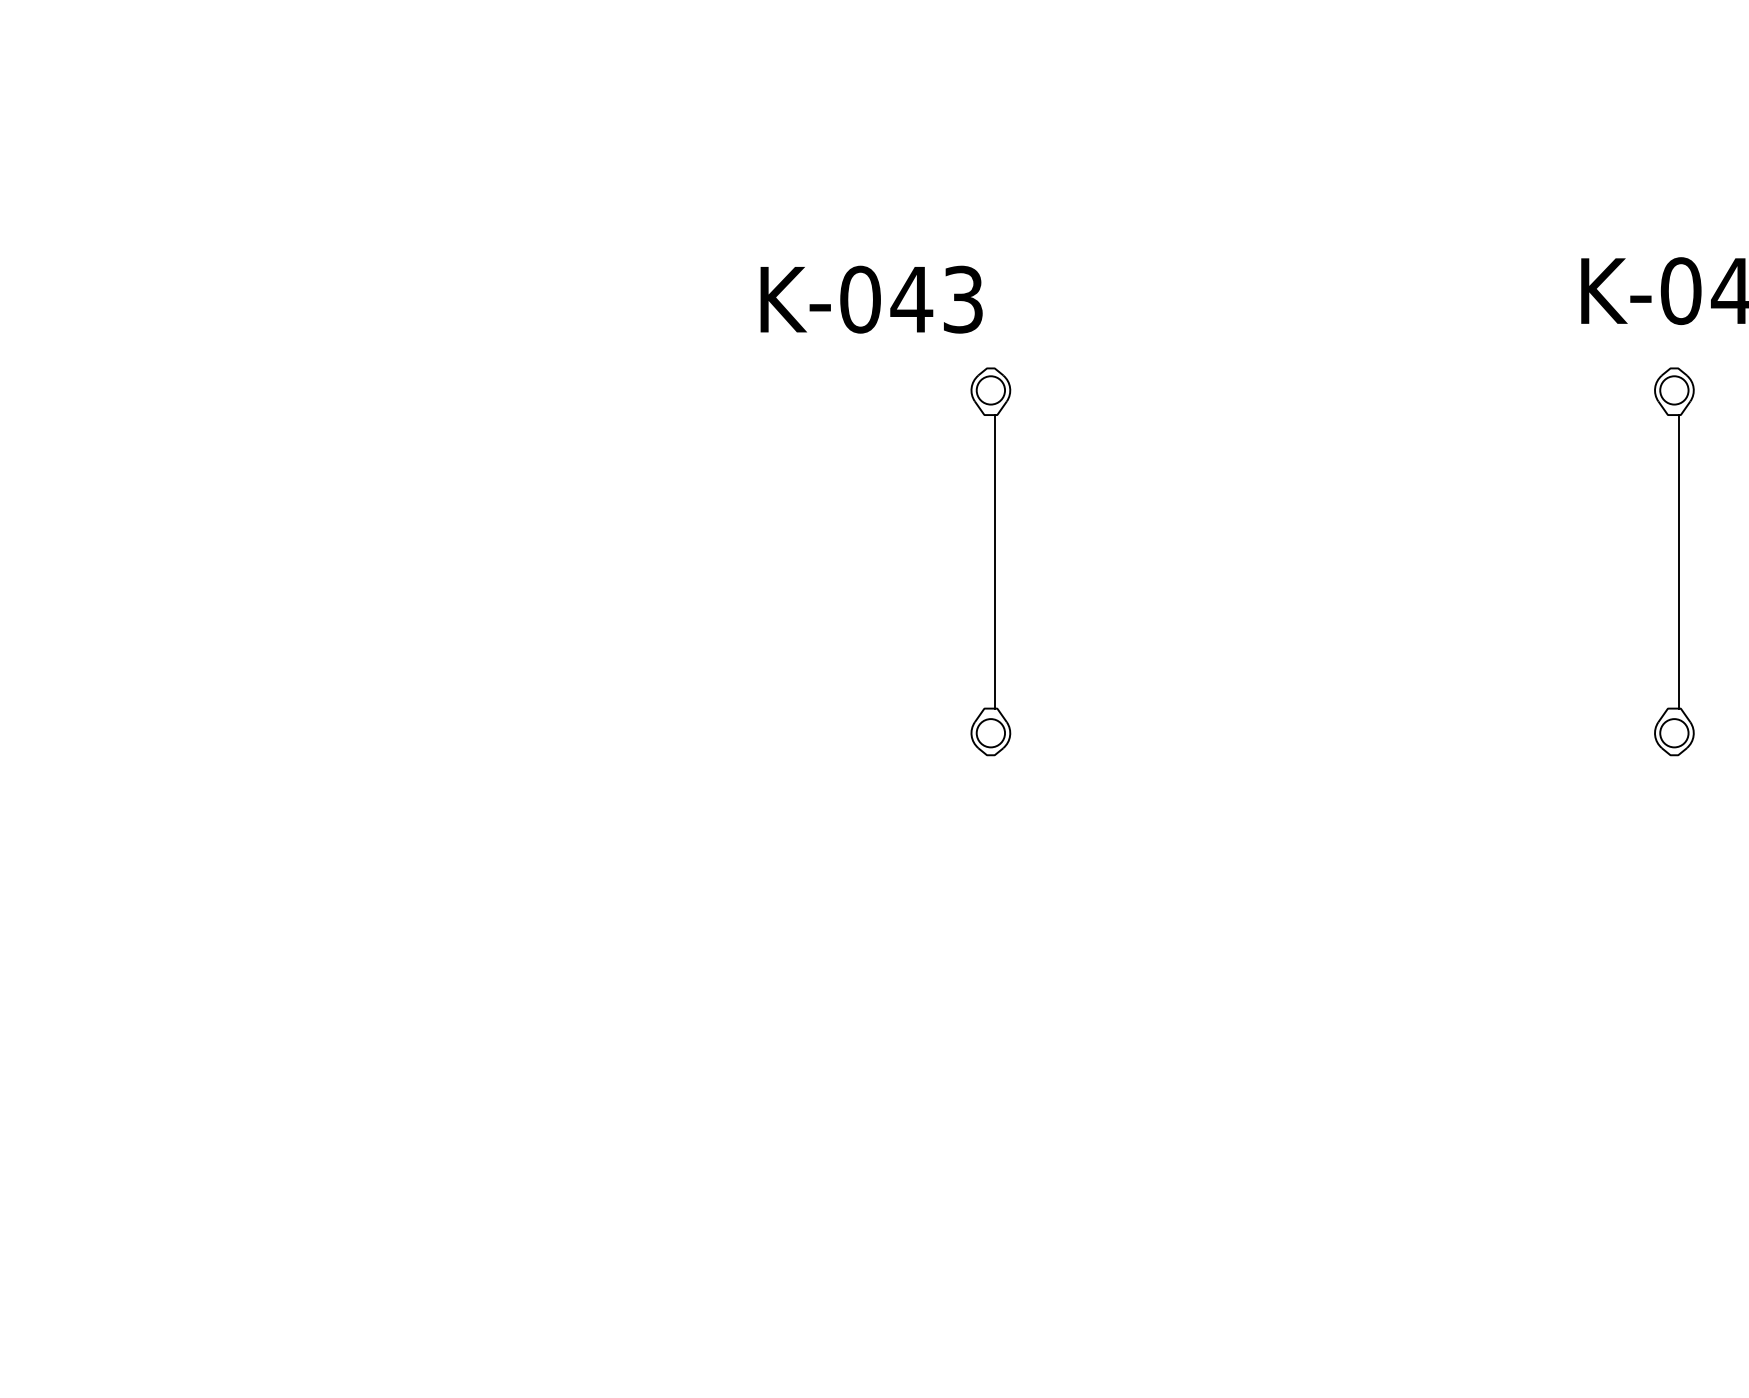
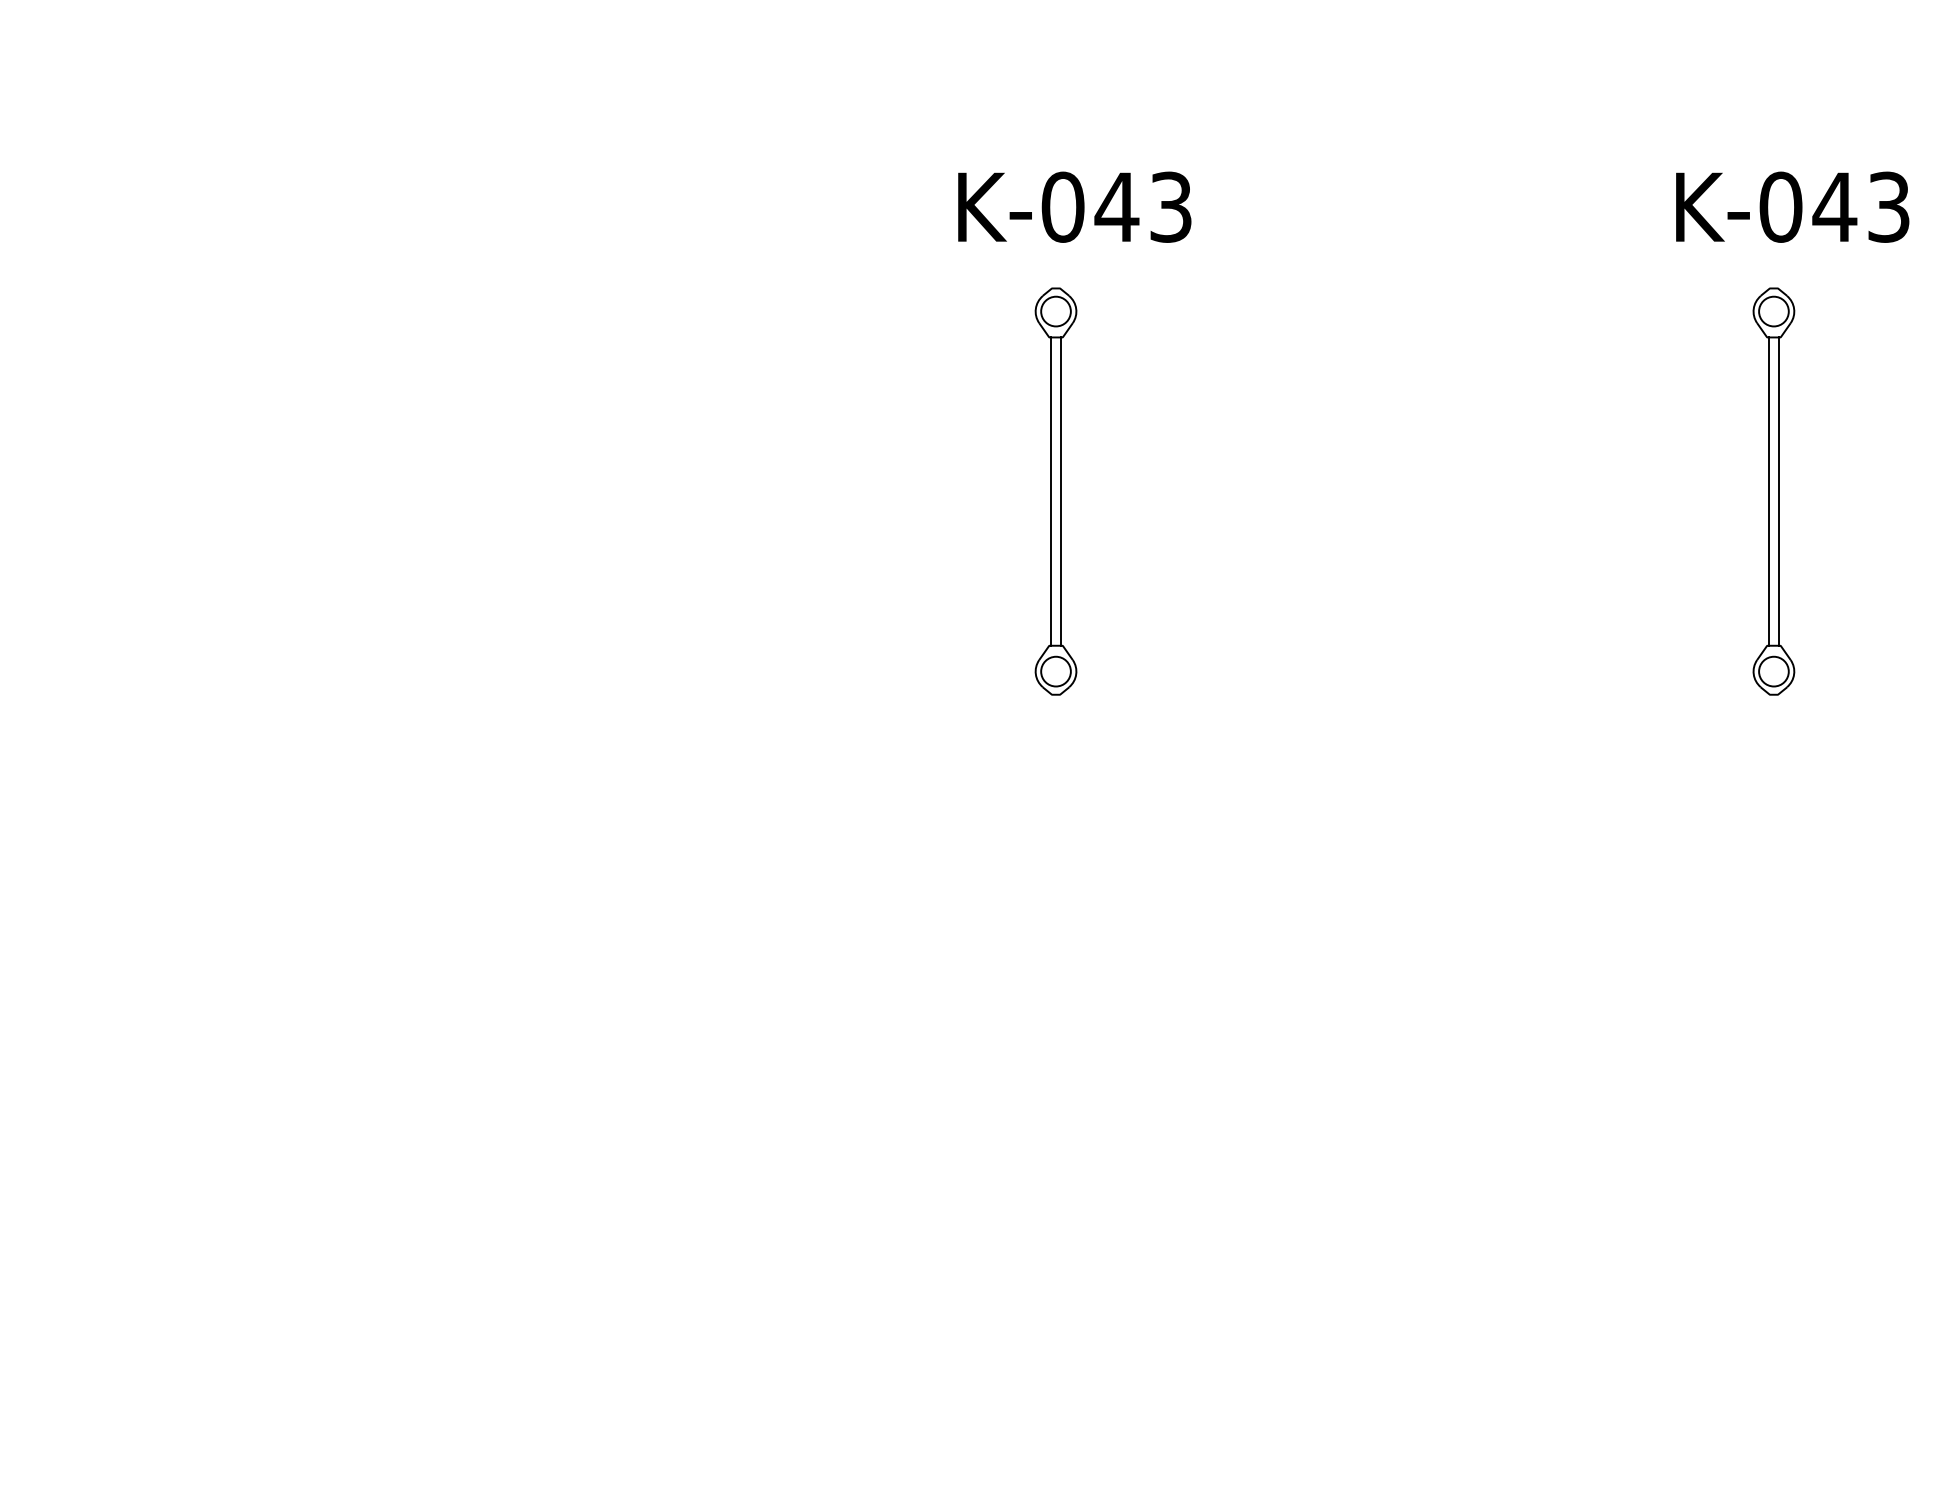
text: (871, 298) -> (1074, 206), moved
line: (986, 561) -> (1051, 491), added
line: (1670, 561) -> (1769, 491), added

